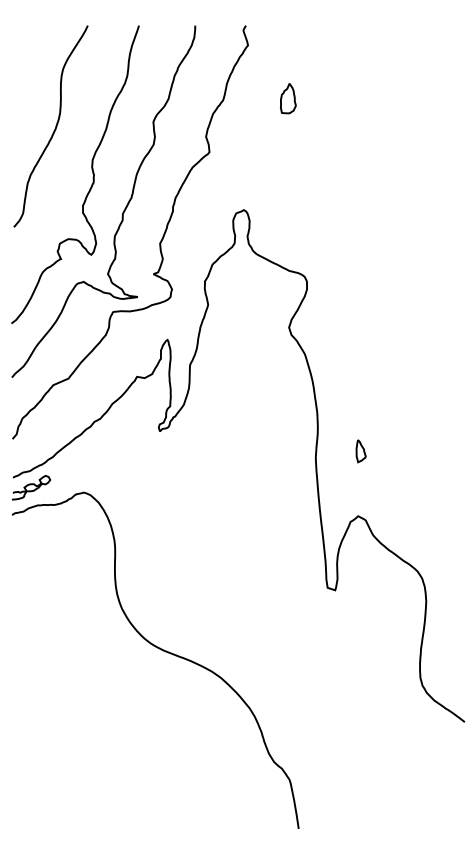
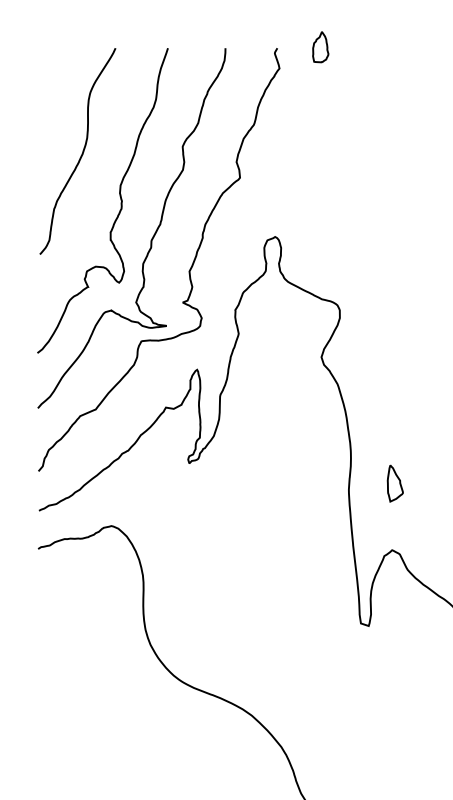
part: (288, 98) -> (320, 47), moved
part: (360, 451) -> (394, 483), size x1.6
part: (31, 487) -> (57, 520), removed

